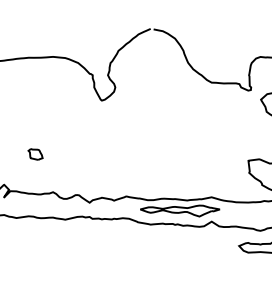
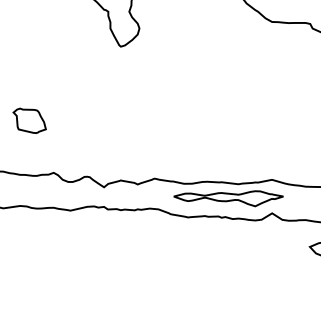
part: (35, 154) -> (29, 120), size x1.67

